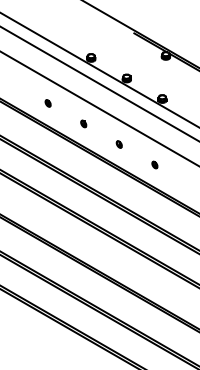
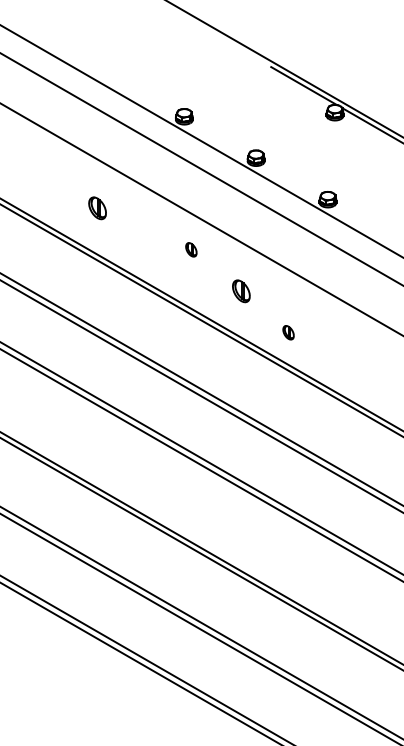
part: (47, 103) -> (96, 208), size x1.6
part: (83, 123) -> (190, 248), moved
part: (118, 144) -> (239, 291), size x1.6
part: (154, 164) -> (287, 331), moved

